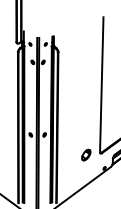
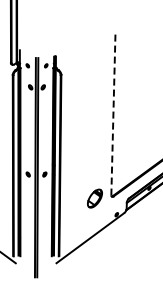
line: (101, 84) -> (113, 113), solid -> dashed
part: (86, 154) -> (94, 198), size x1.4

